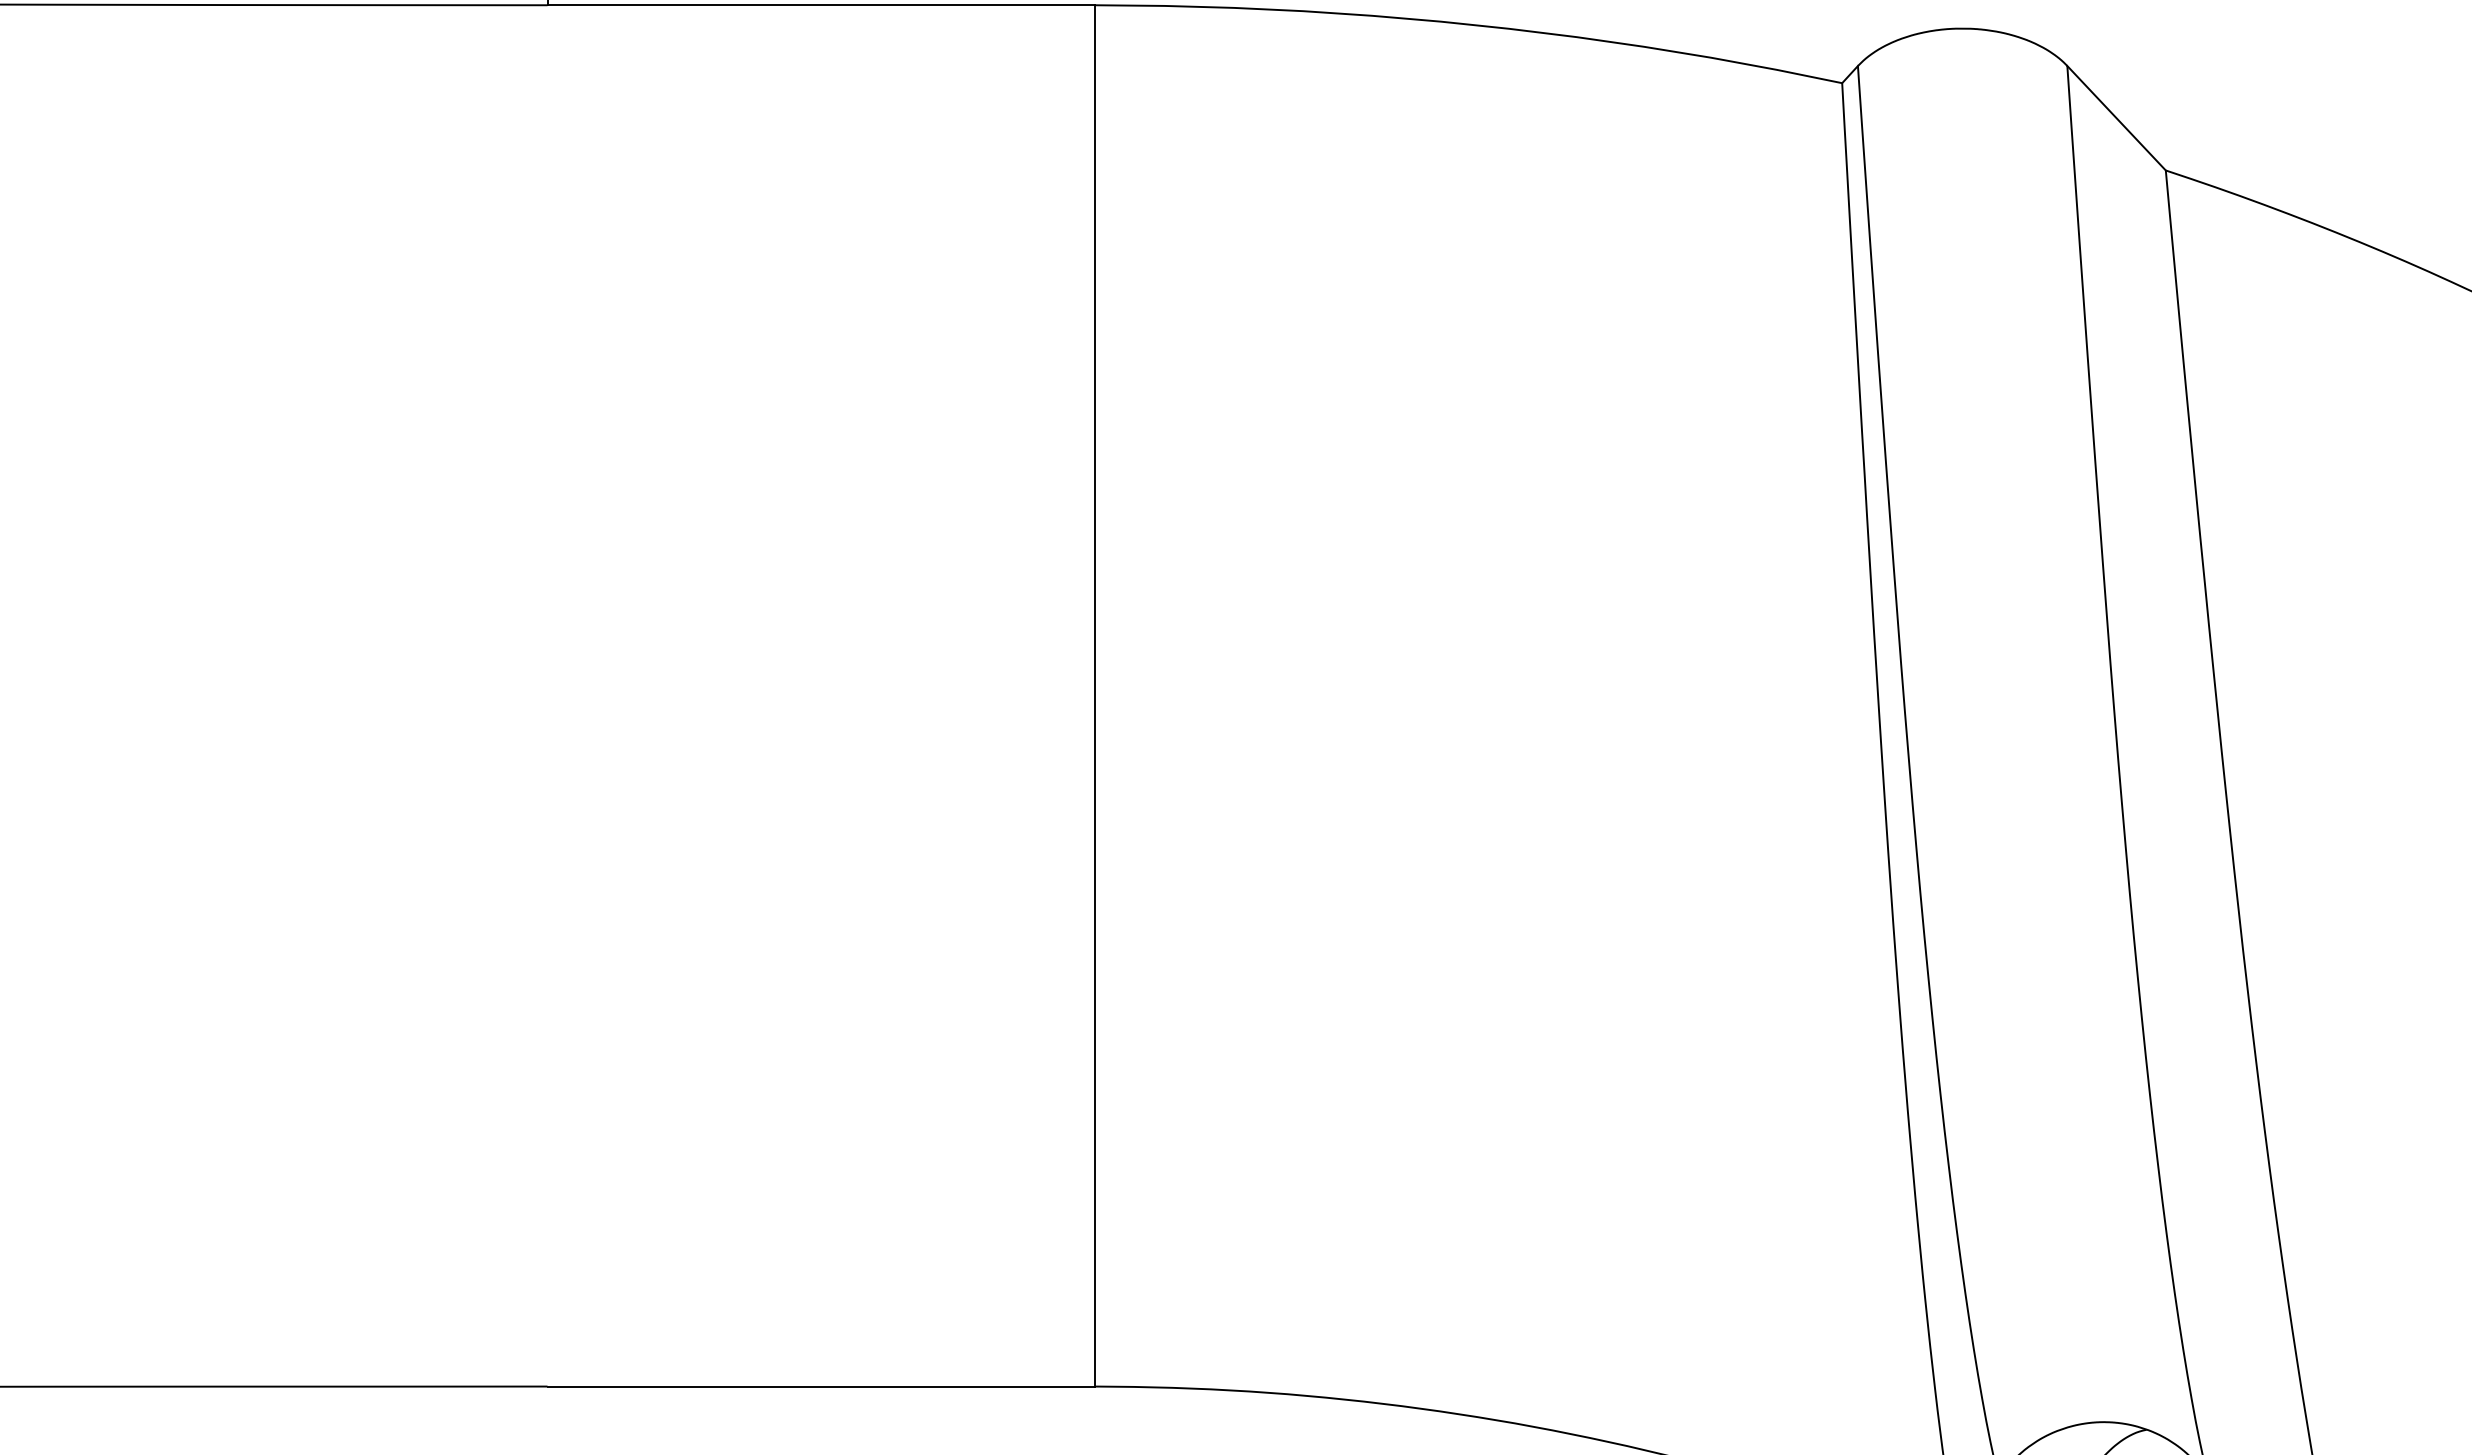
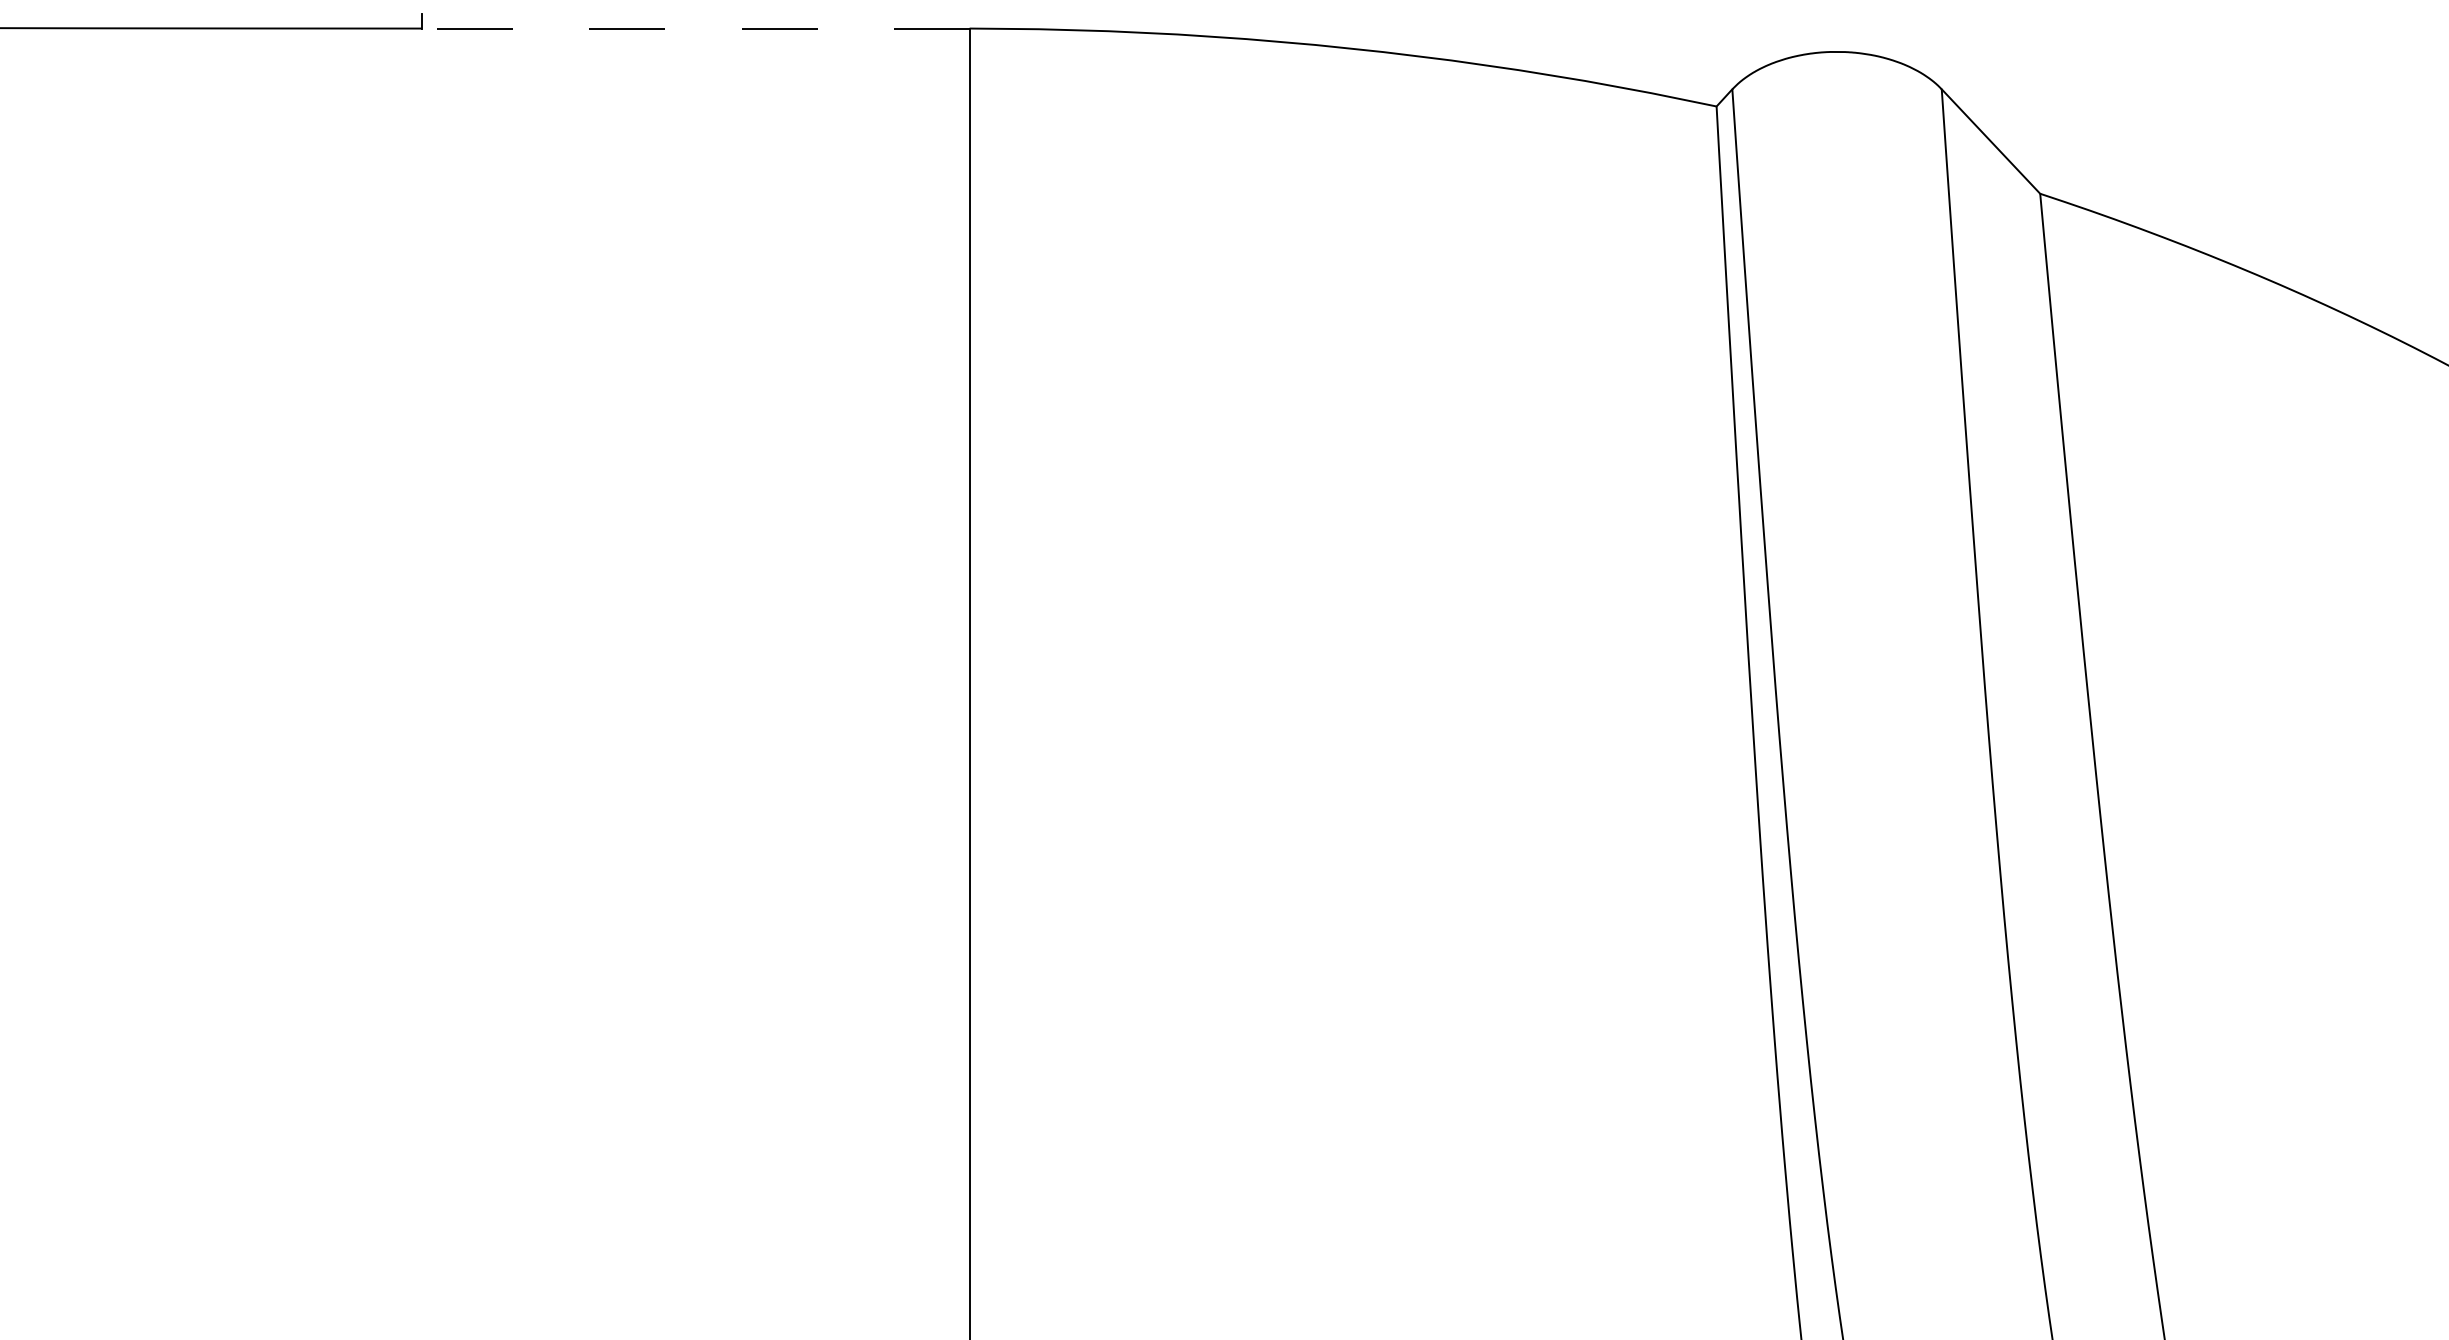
line: (821, 5) -> (695, 28), solid -> dashed

